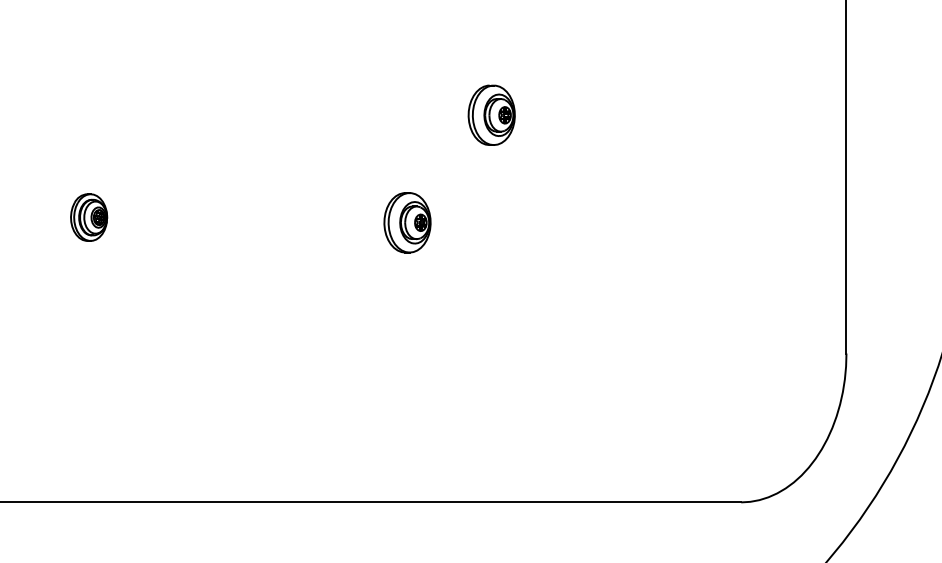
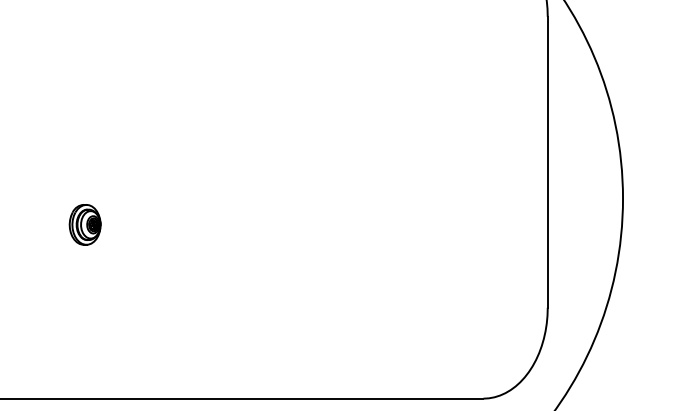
part: (492, 115) -> (331, 162), removed
part: (89, 217) -> (85, 224), size x1.4
part: (407, 222) -> (279, 227), removed

